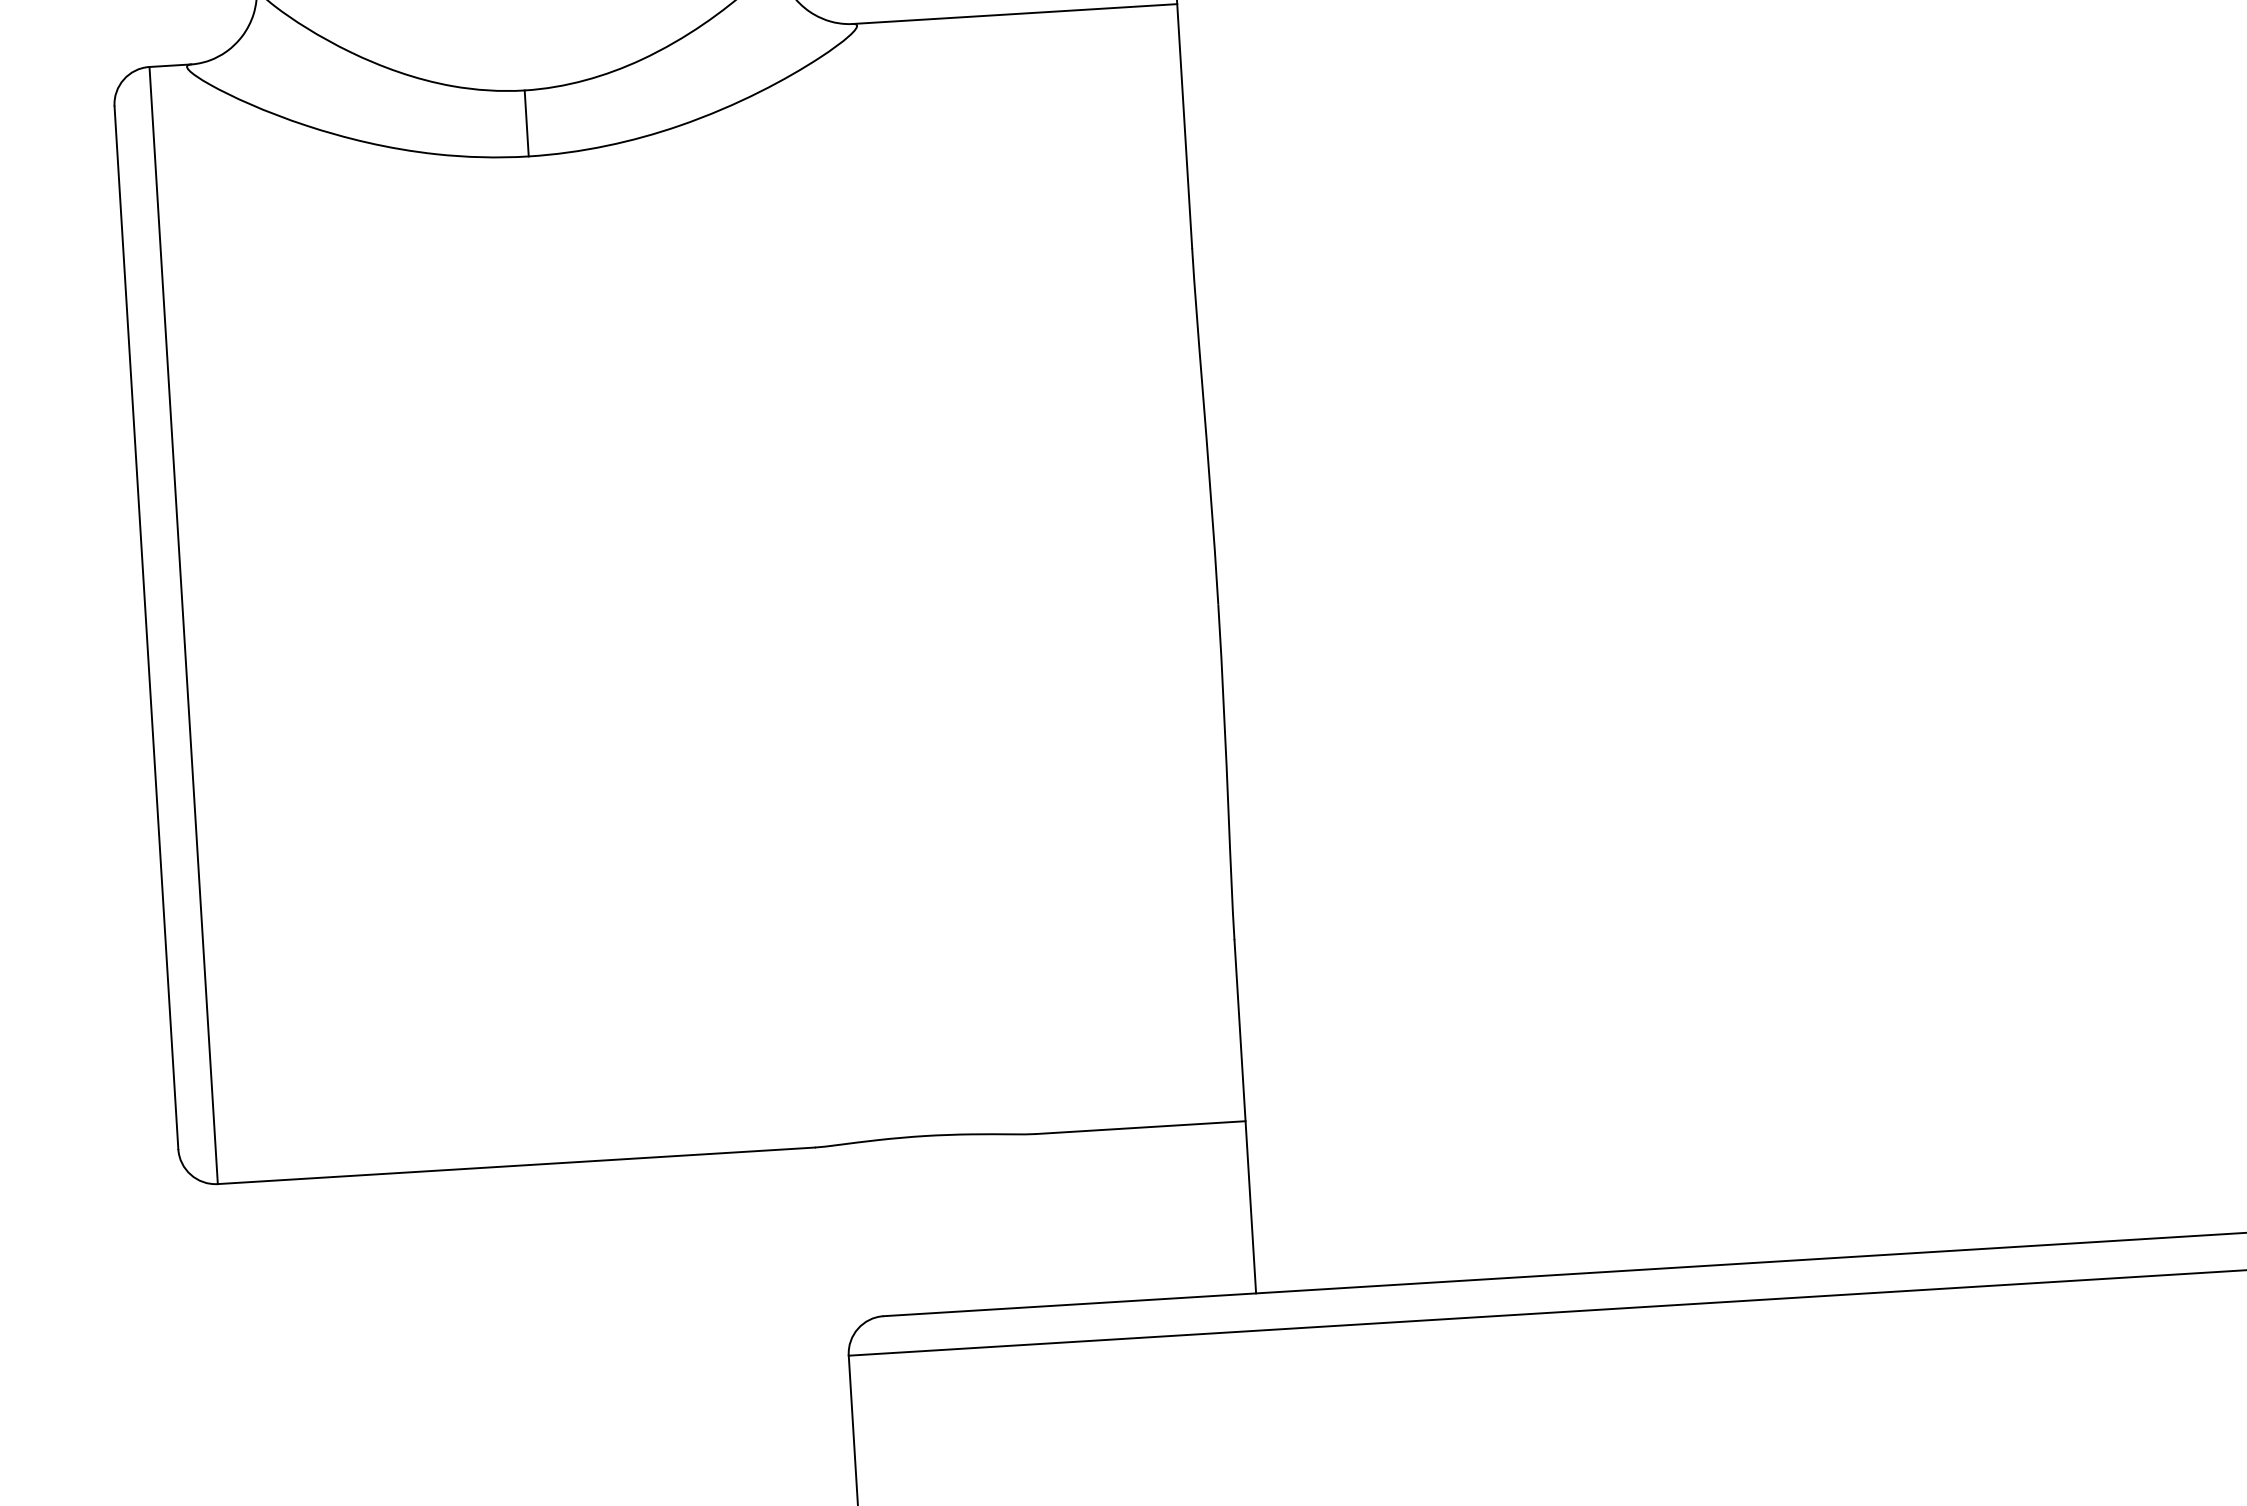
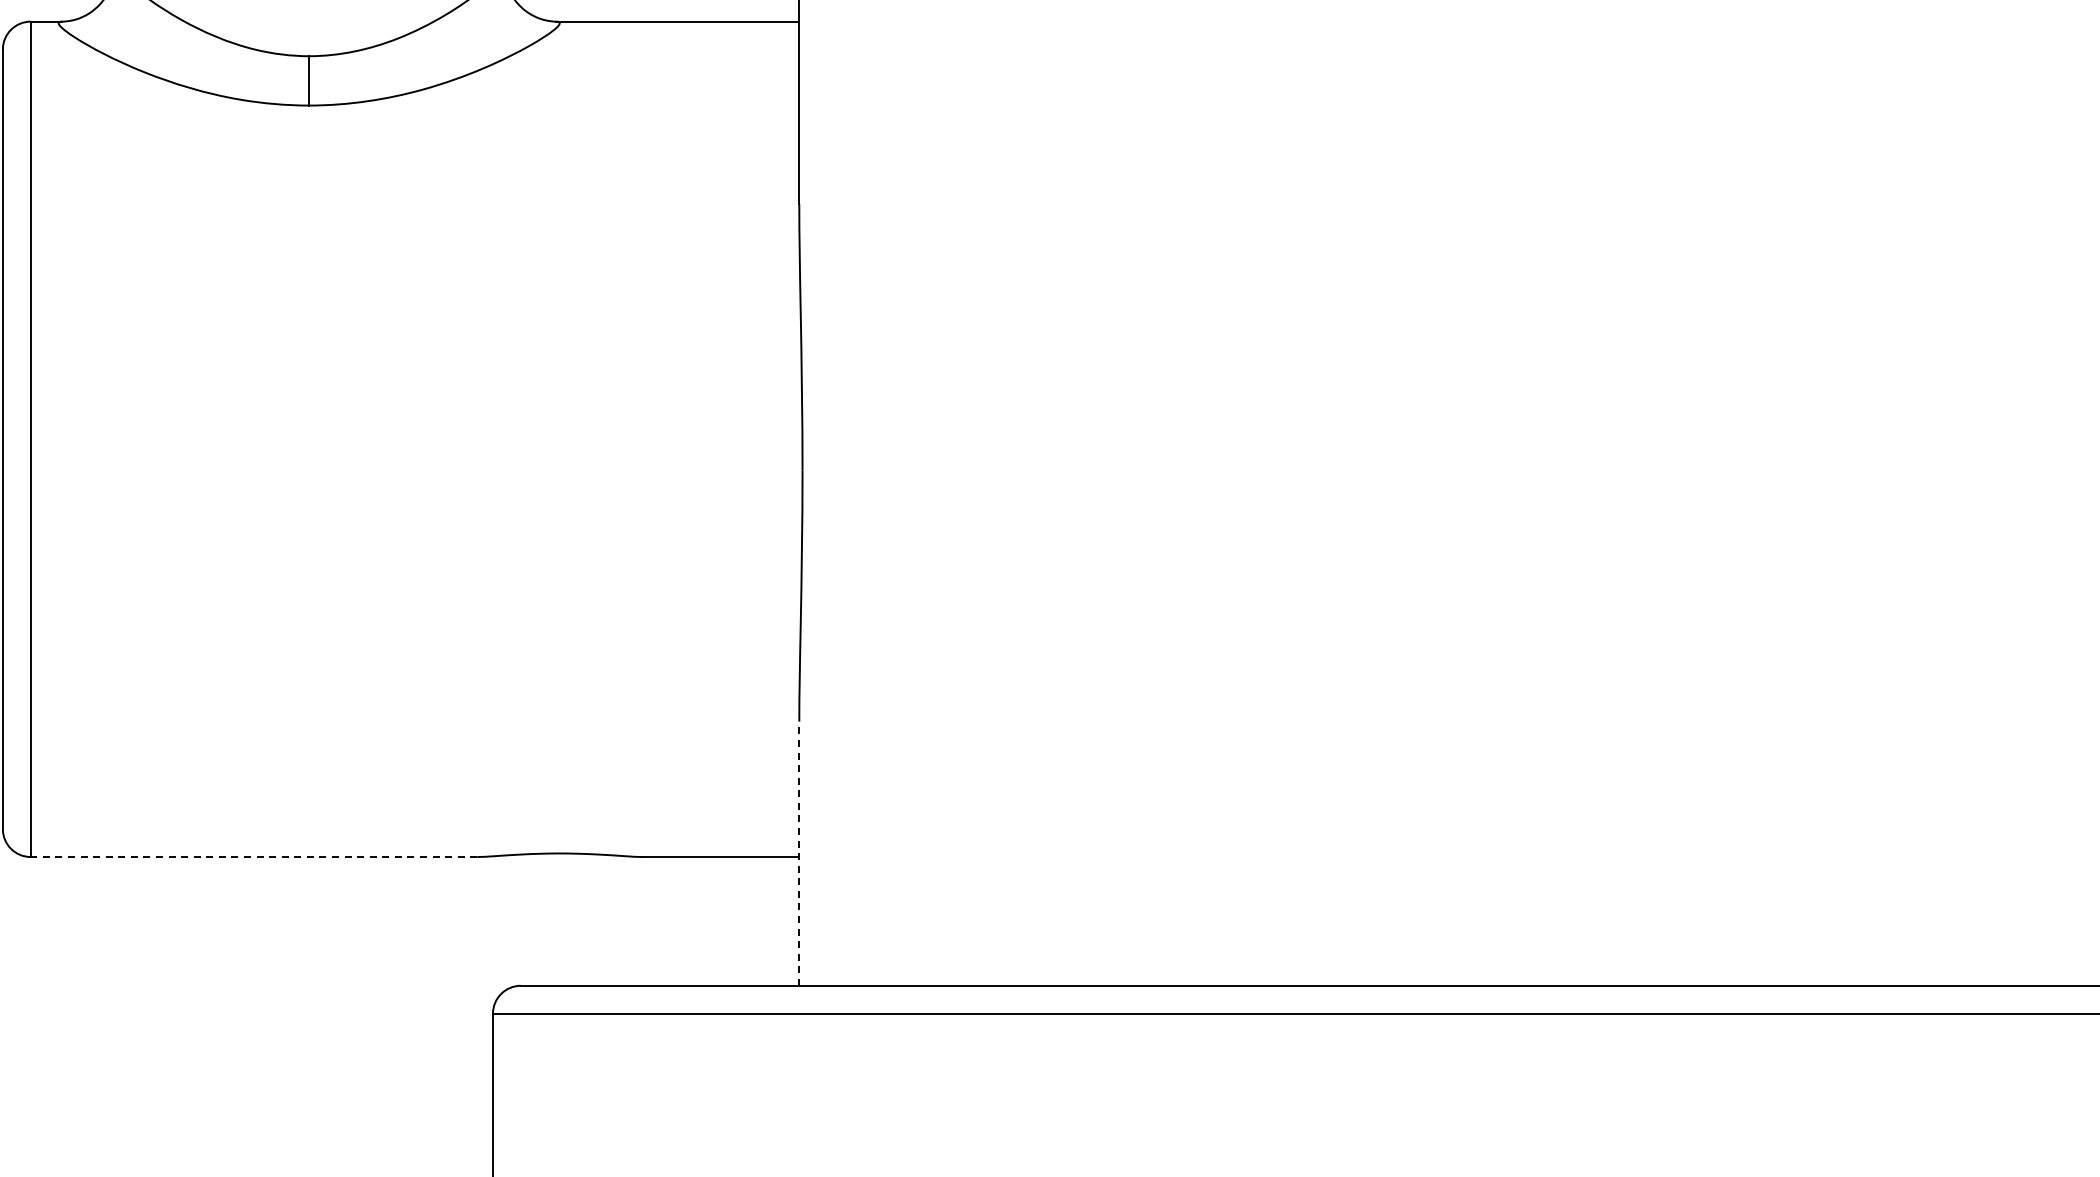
line: (1245, 1116) -> (799, 853), solid -> dashed
line: (515, 1166) -> (253, 857), solid -> dashed

